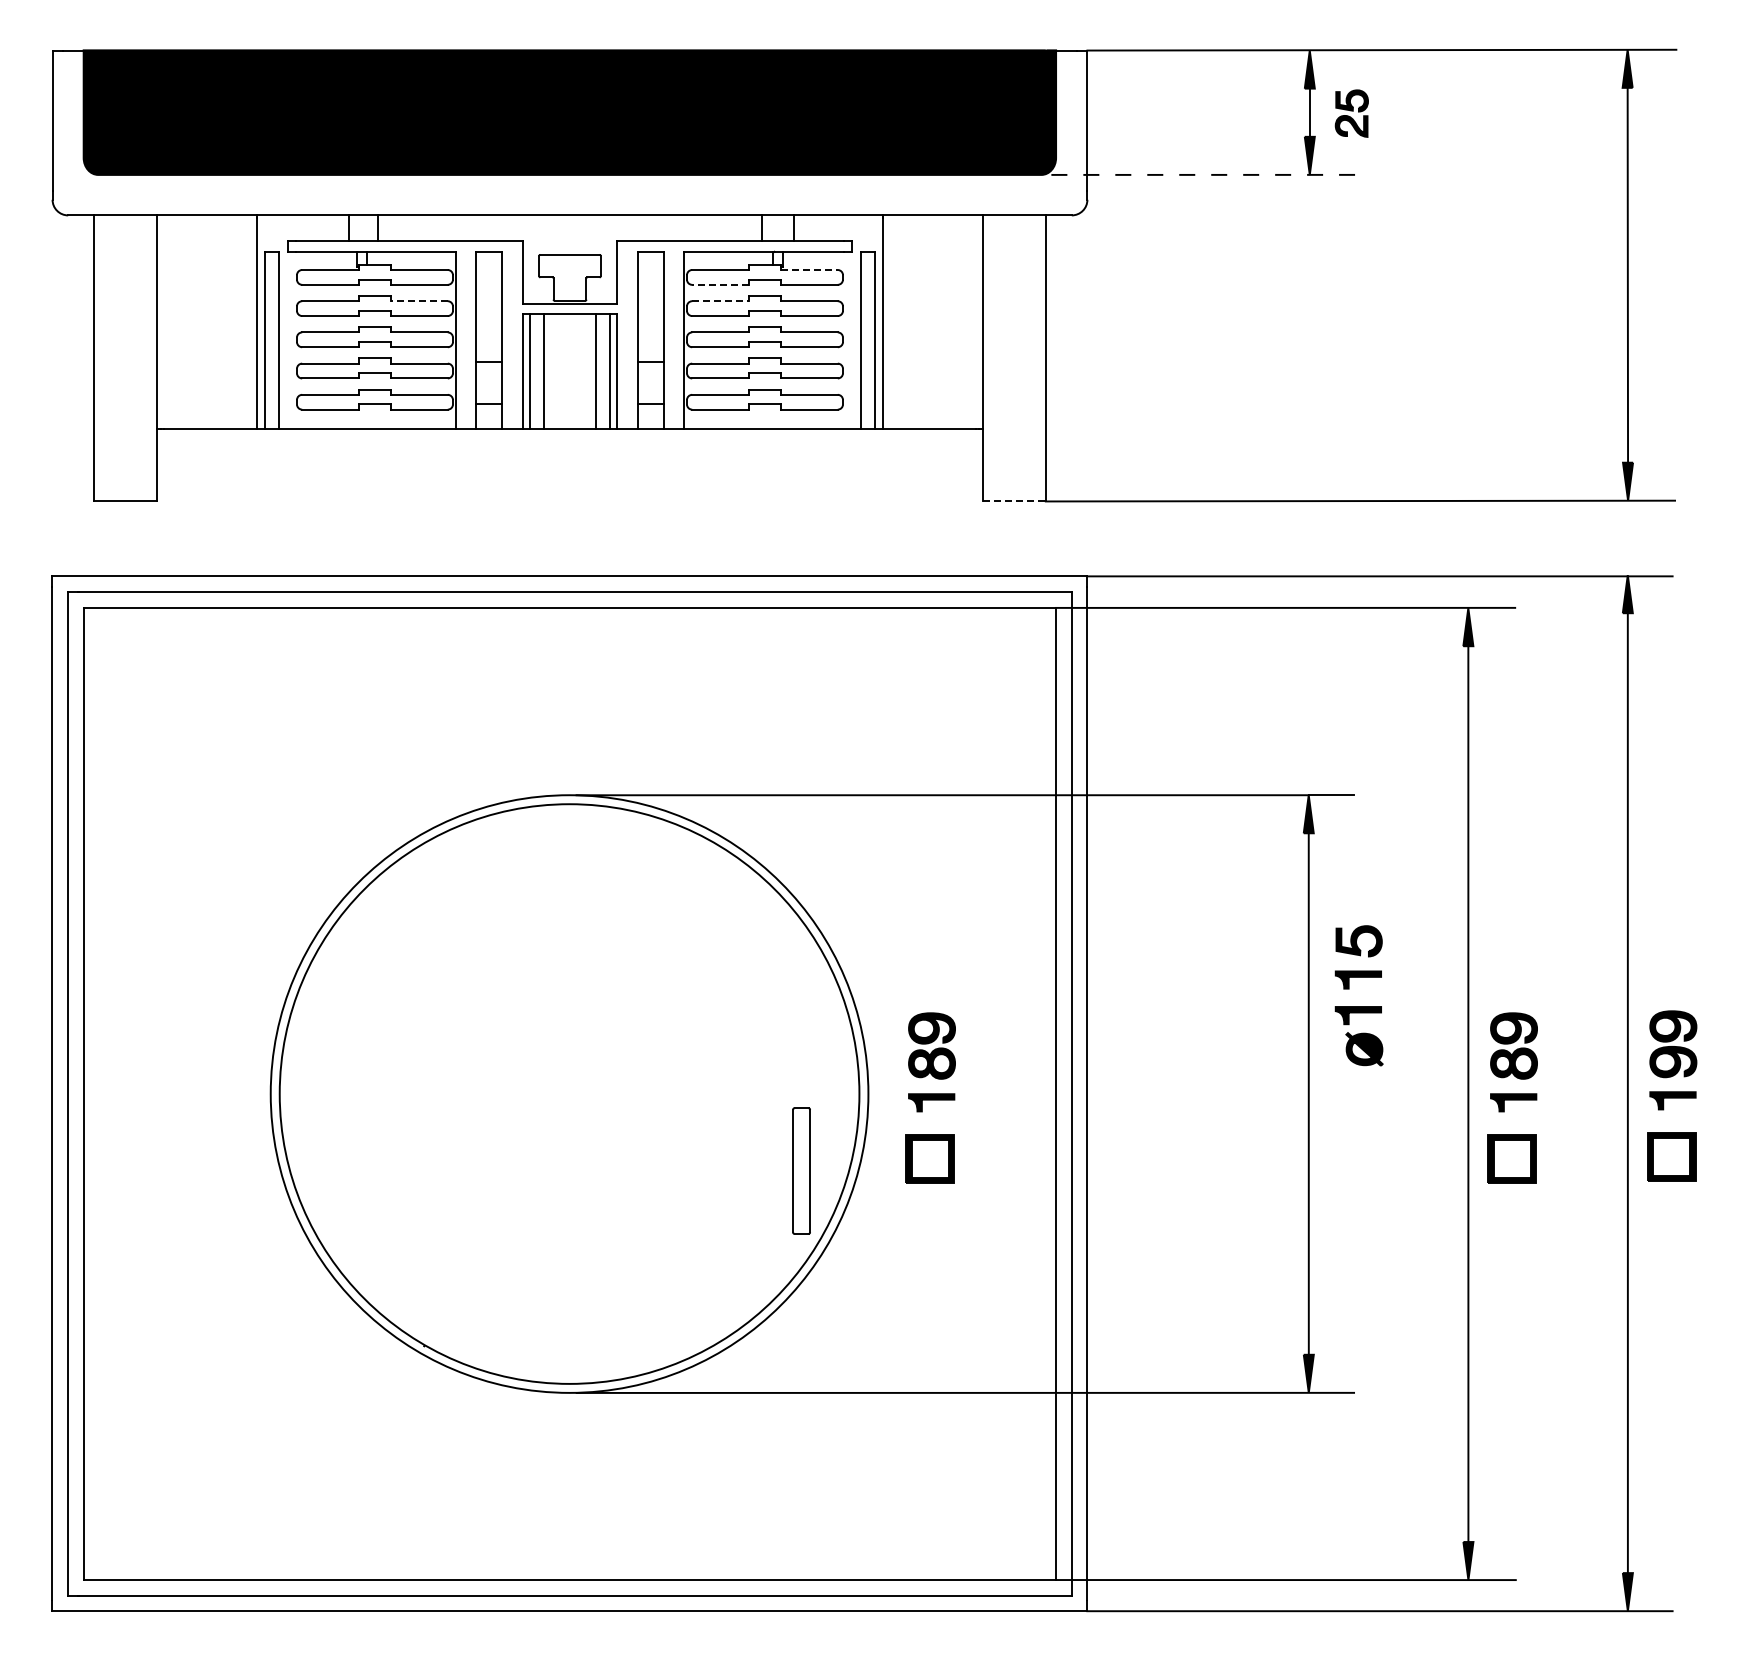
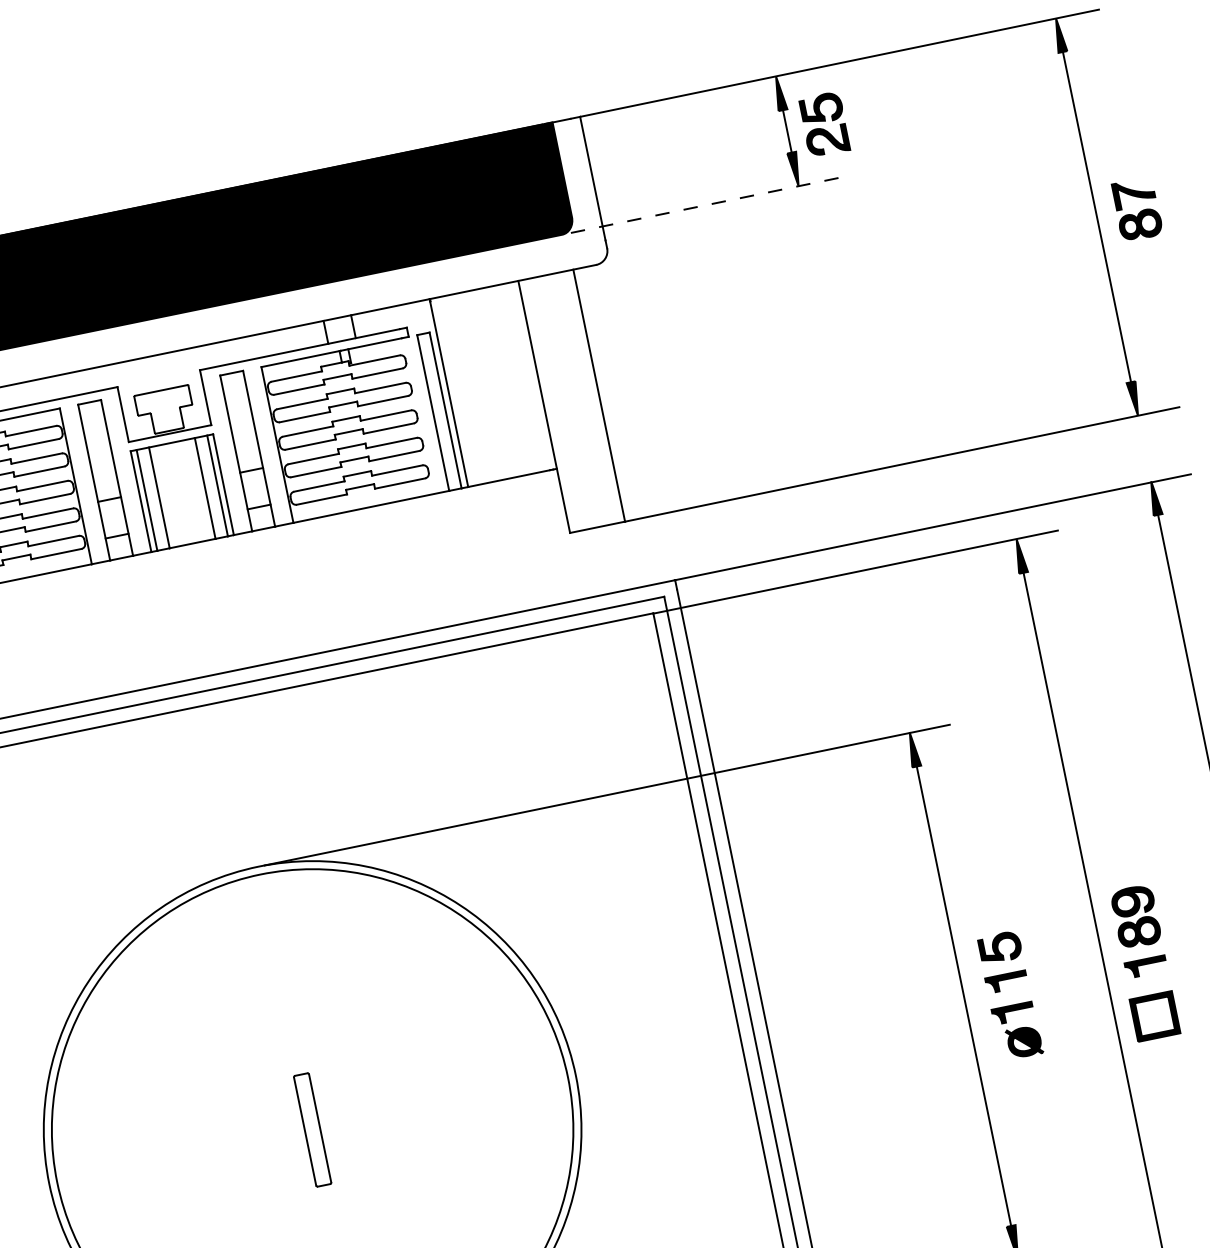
part: (1351, 113) -> (824, 124), size x1.43
line: (809, 270) -> (375, 360), dashed -> solid
part: (1673, 275) -> (1137, 209), added
line: (720, 284) -> (299, 389), dashed -> solid
line: (419, 301) -> (37, 458), dashed -> solid
line: (720, 301) -> (302, 404), dashed -> solid
line: (1015, 501) -> (598, 527), dashed -> solid
part: (1349, 989) -> (1000, 991), moved
part: (930, 1097) -> (631, 1067), removed
part: (801, 1170) -> (312, 1129), moved

